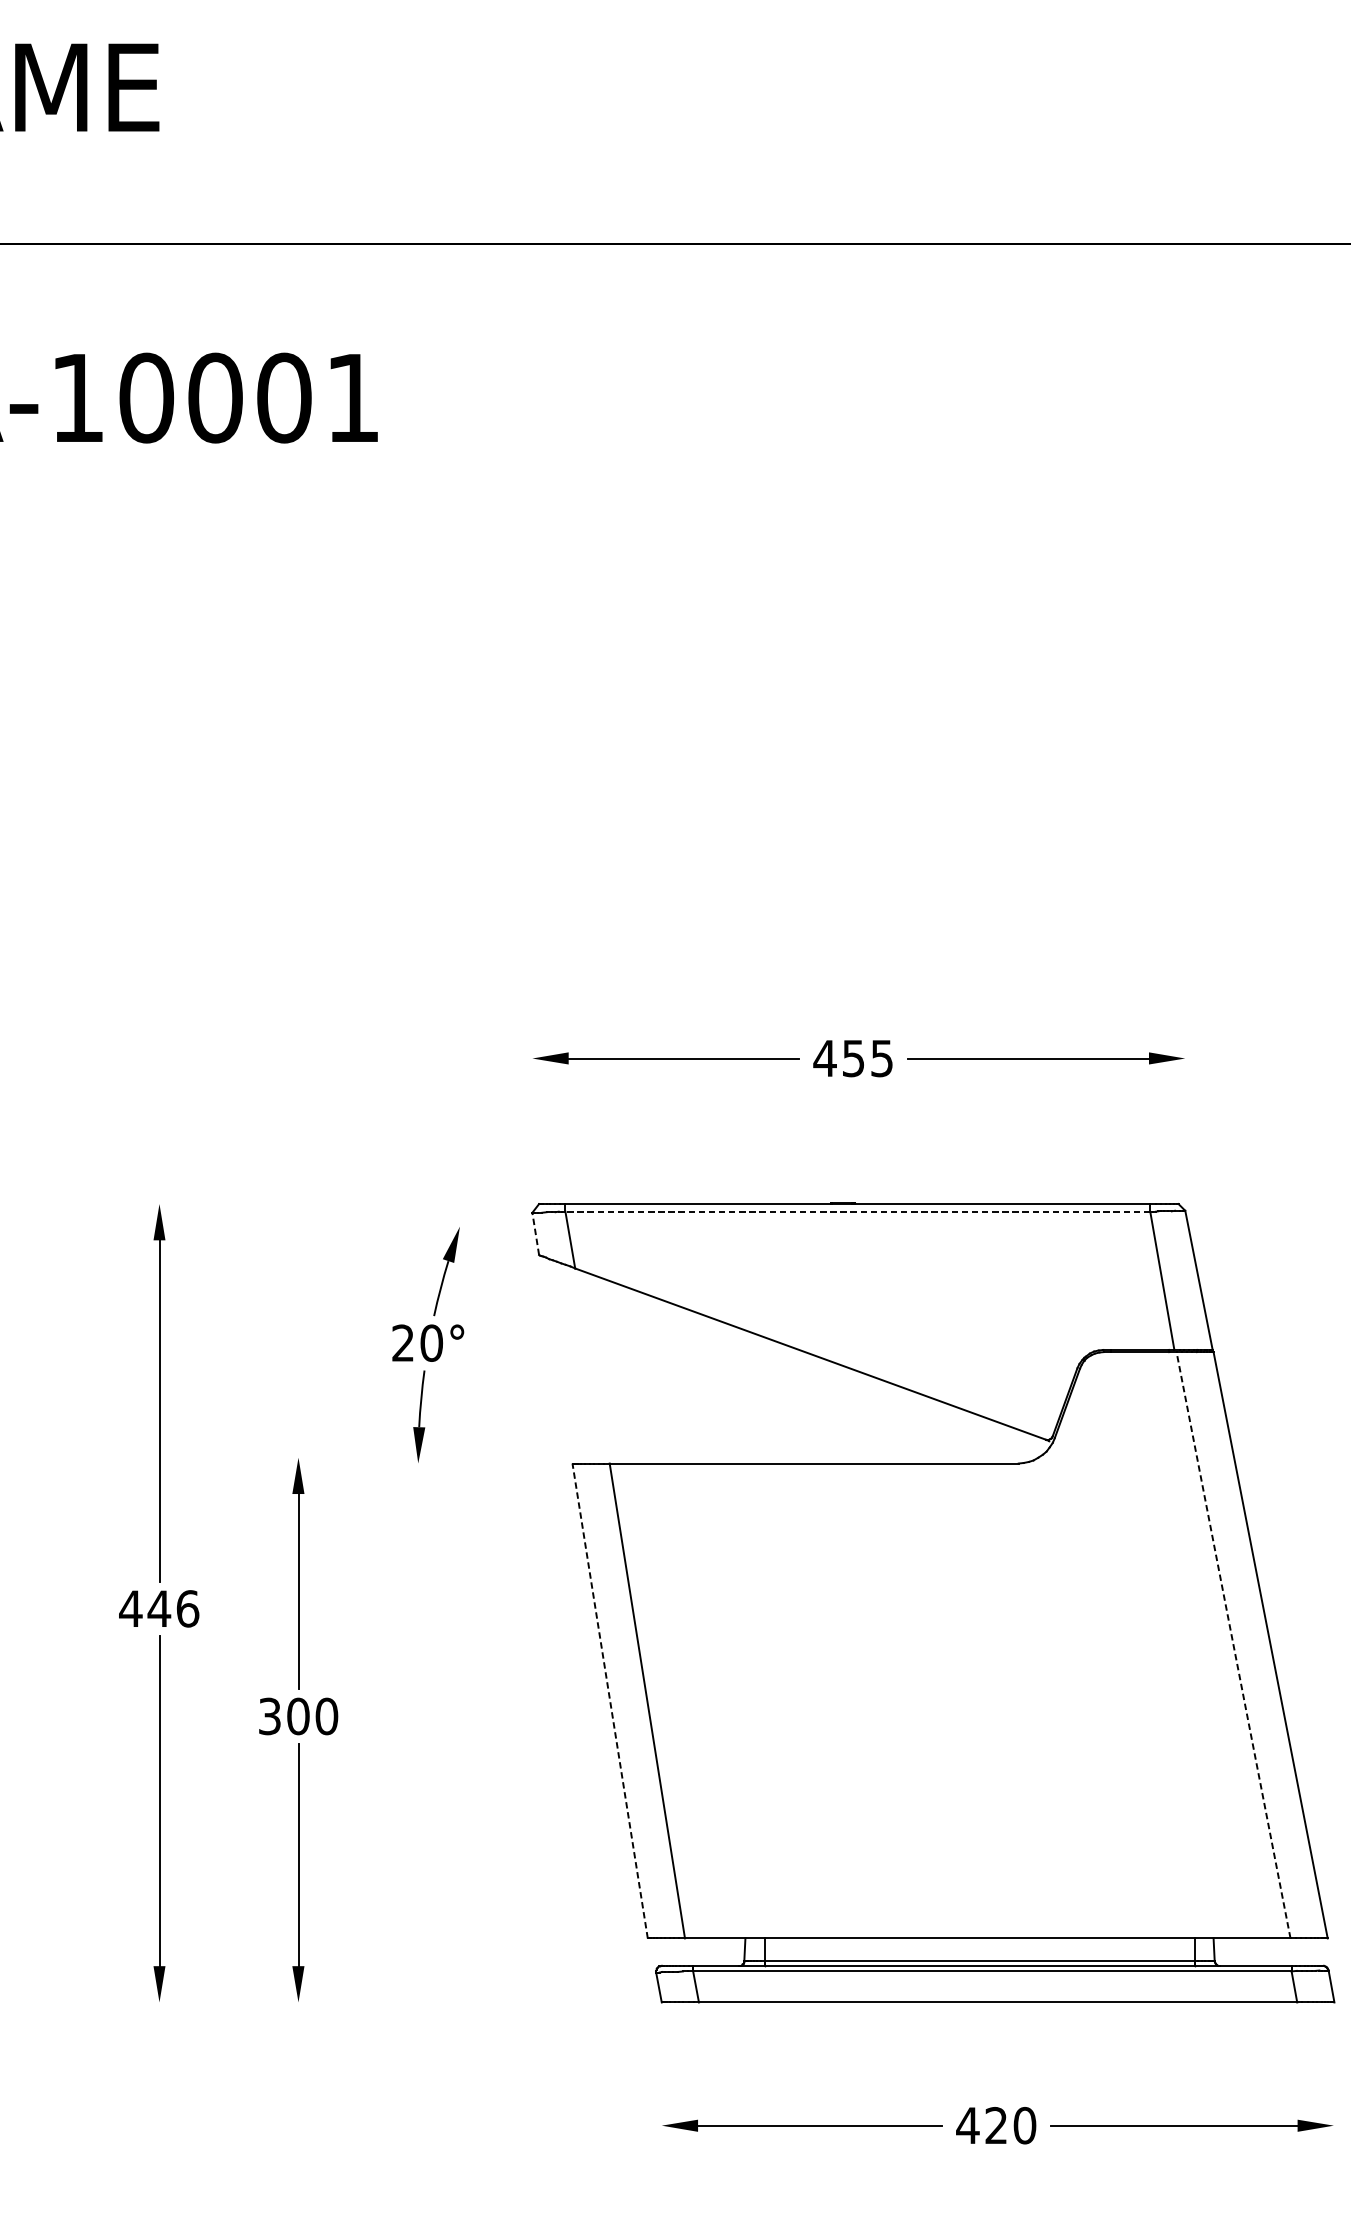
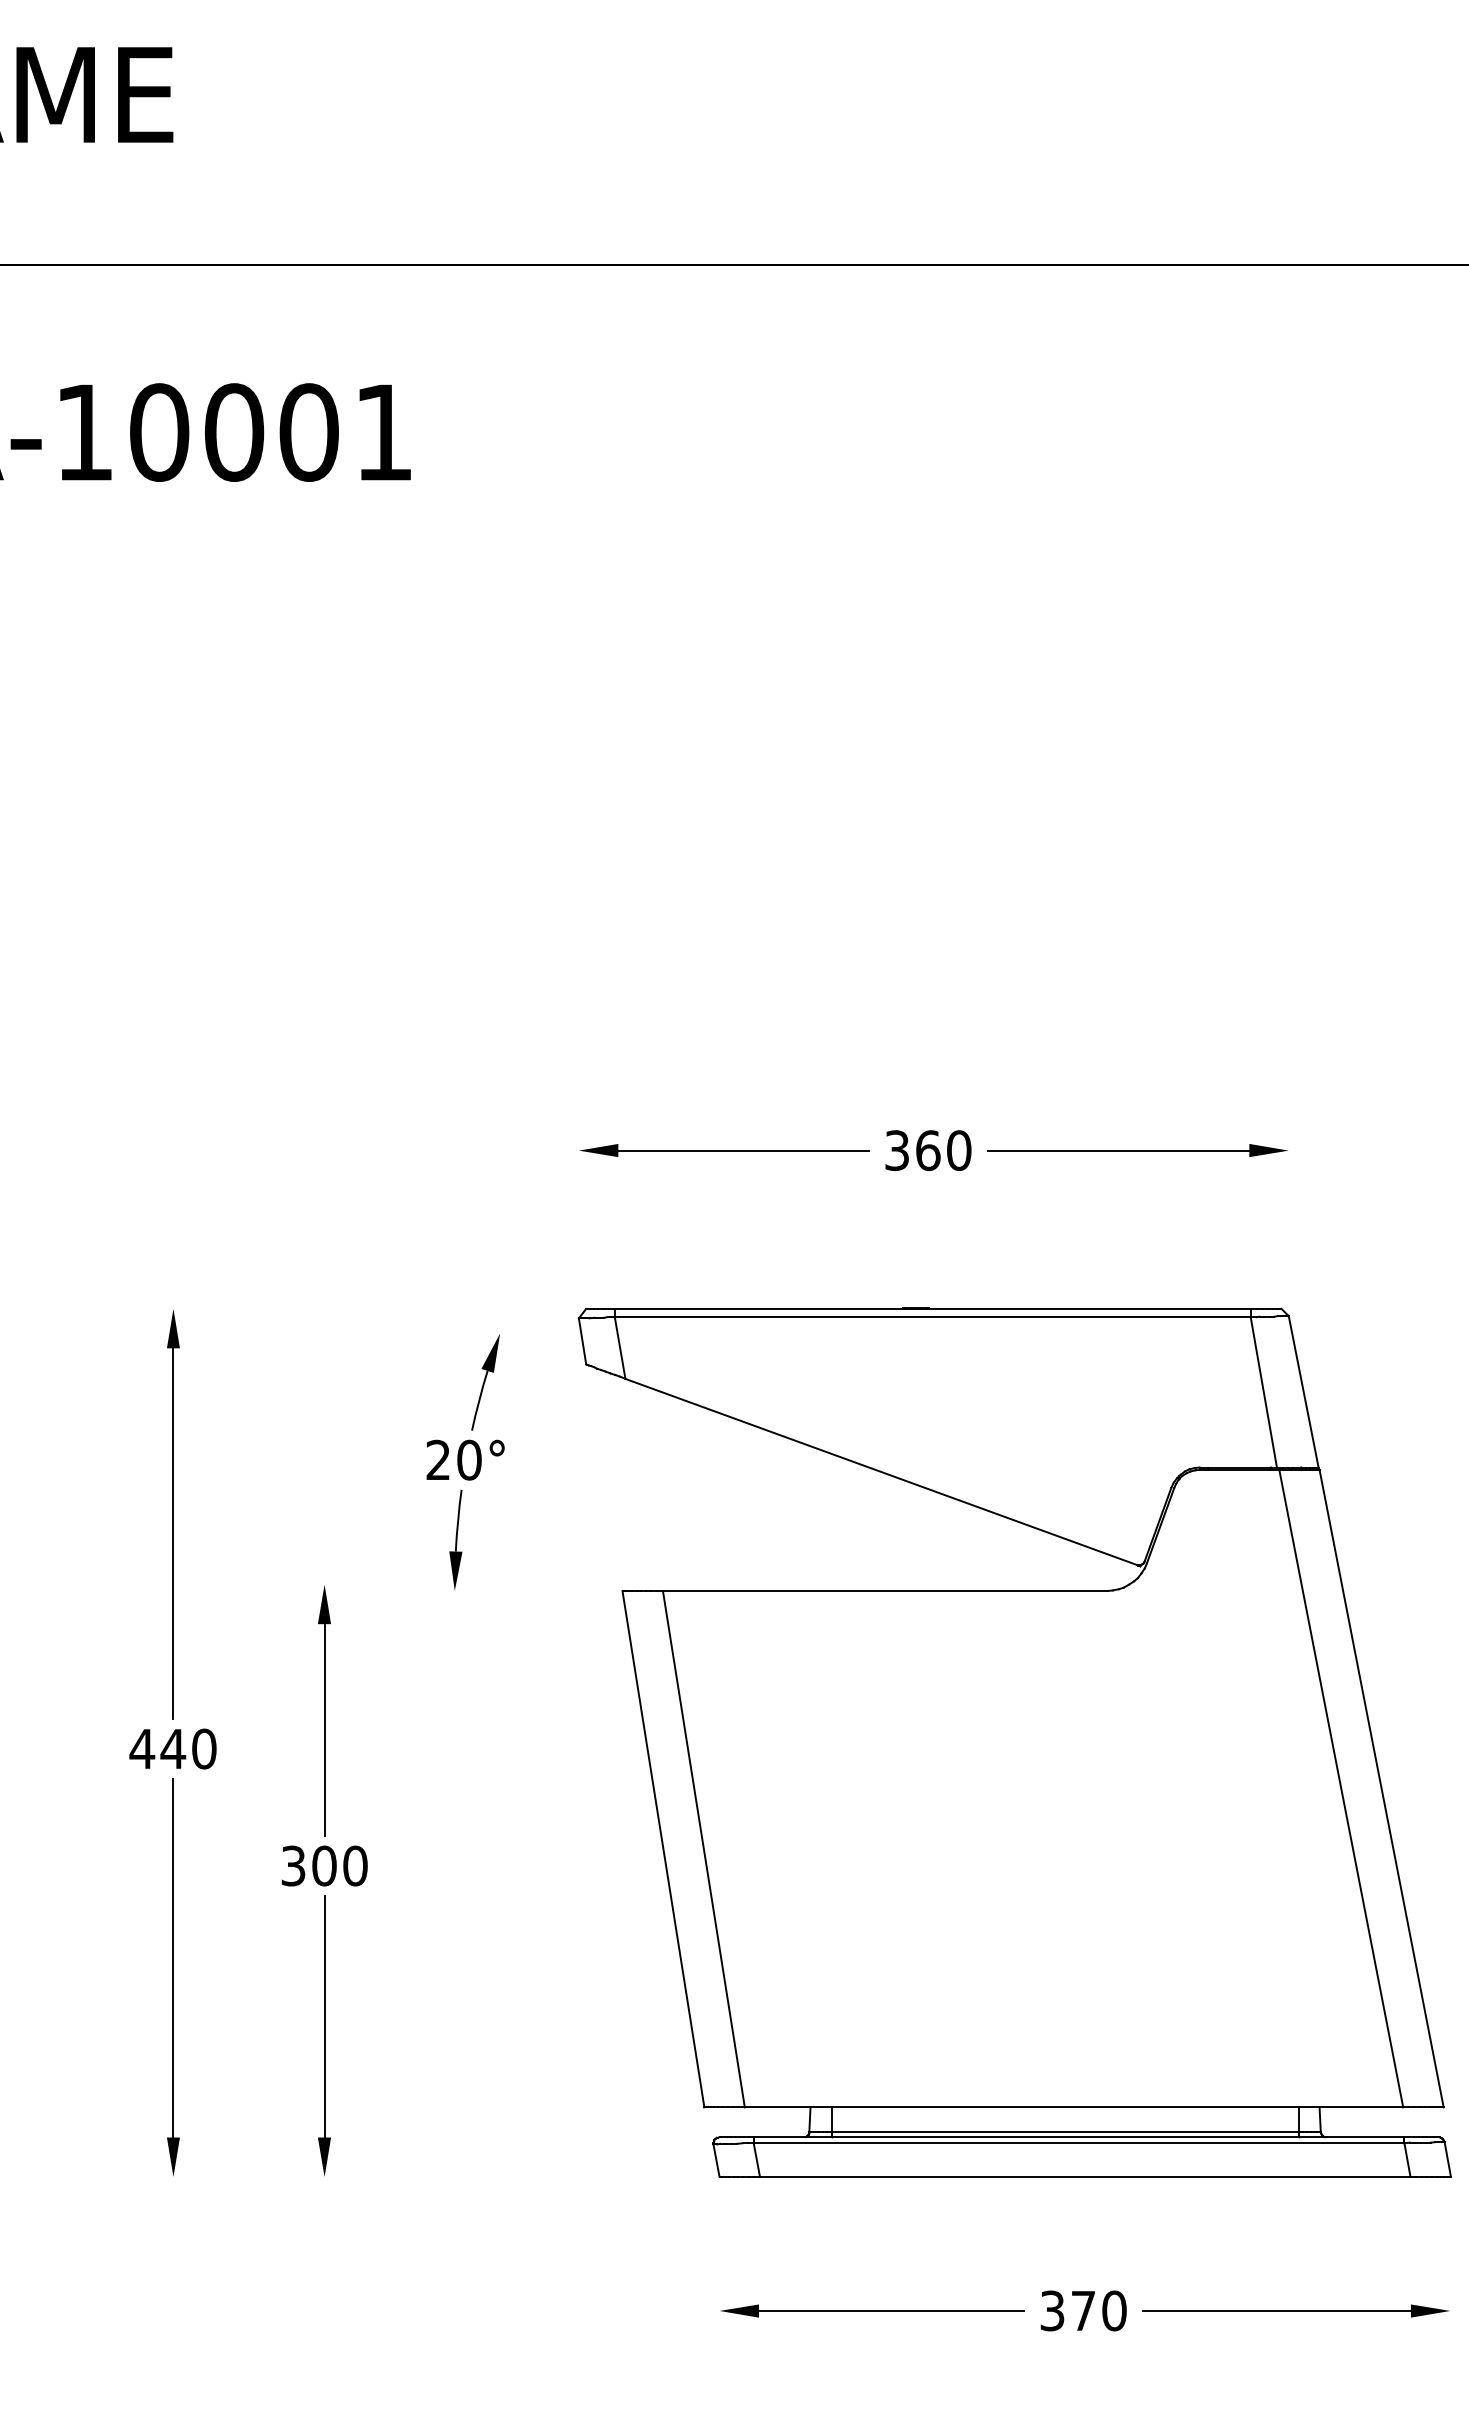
text: (853, 1058) -> (927, 1150), 455 -> 360
line: (857, 1211) -> (932, 1317), dashed -> solid
line: (535, 1233) -> (582, 1340), dashed -> solid
text: (188, 1608) -> (204, 1748), 446 -> 440
line: (1233, 1645) -> (1341, 1788), dashed -> solid
line: (610, 1700) -> (663, 1848), dashed -> solid
text: (980, 2125) -> (1066, 2310), 420 -> 370

